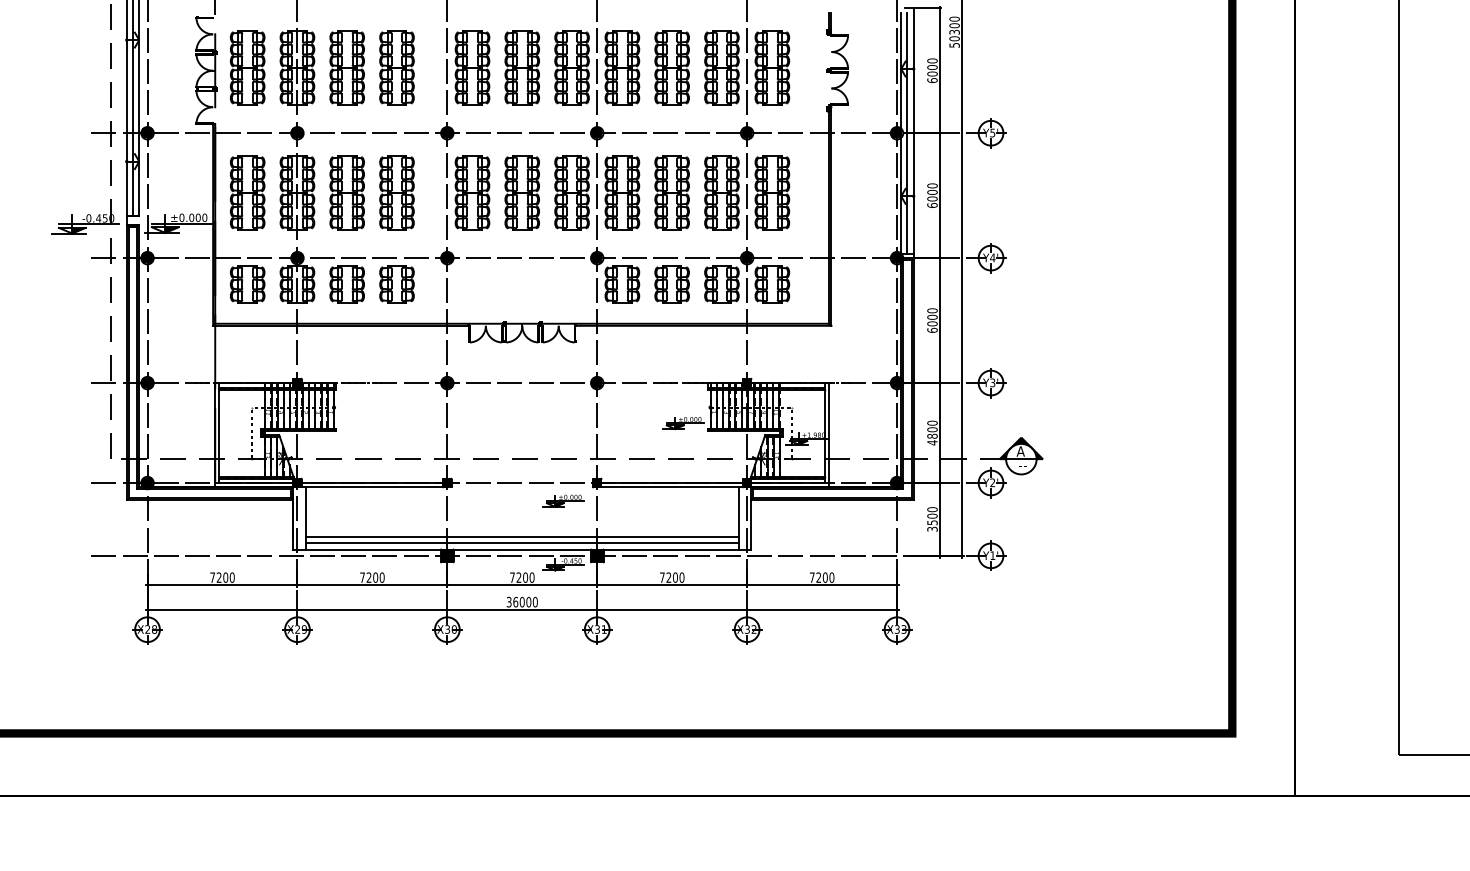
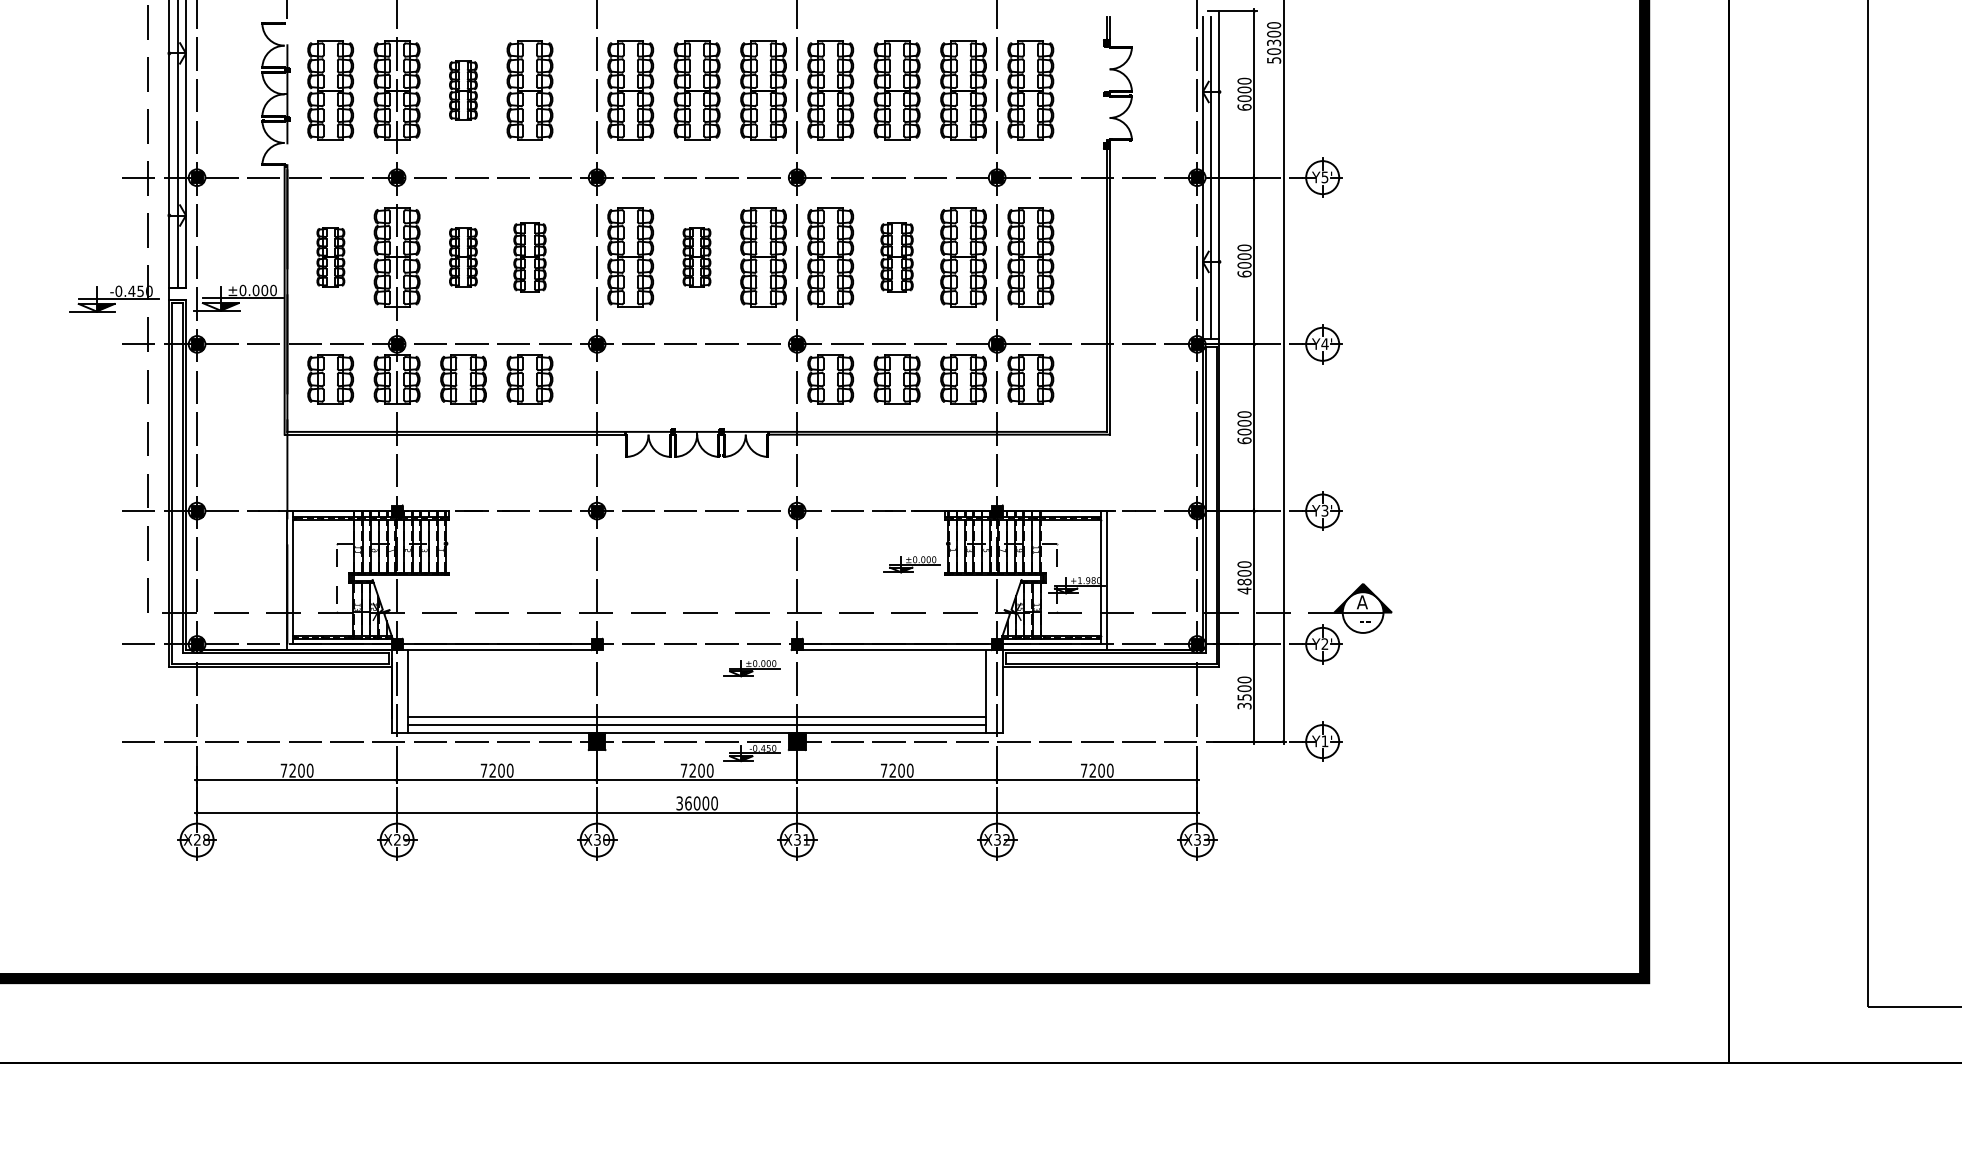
part: (346, 67) -> (462, 89), size x0.6
part: (247, 192) -> (330, 256), size x0.6
part: (346, 192) -> (462, 256), size x0.6
part: (396, 192) -> (529, 256), size x0.7
part: (521, 192) -> (696, 256), size x0.6
part: (671, 192) -> (896, 256), size x0.7

